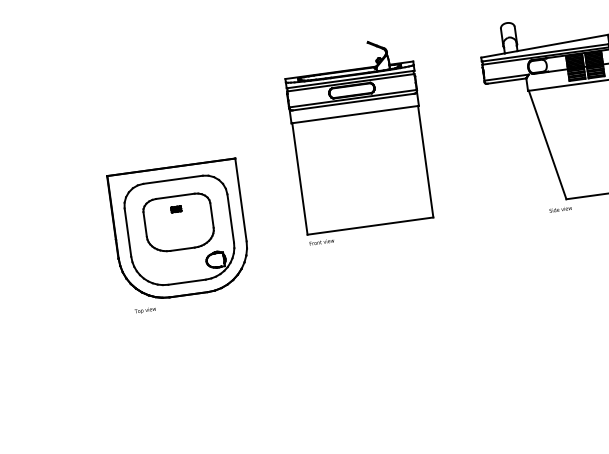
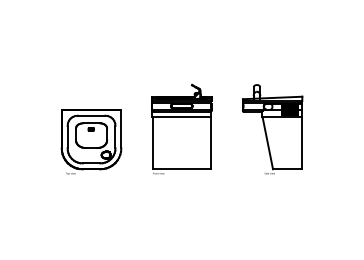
part: (180, 235) -> (91, 141), moved

